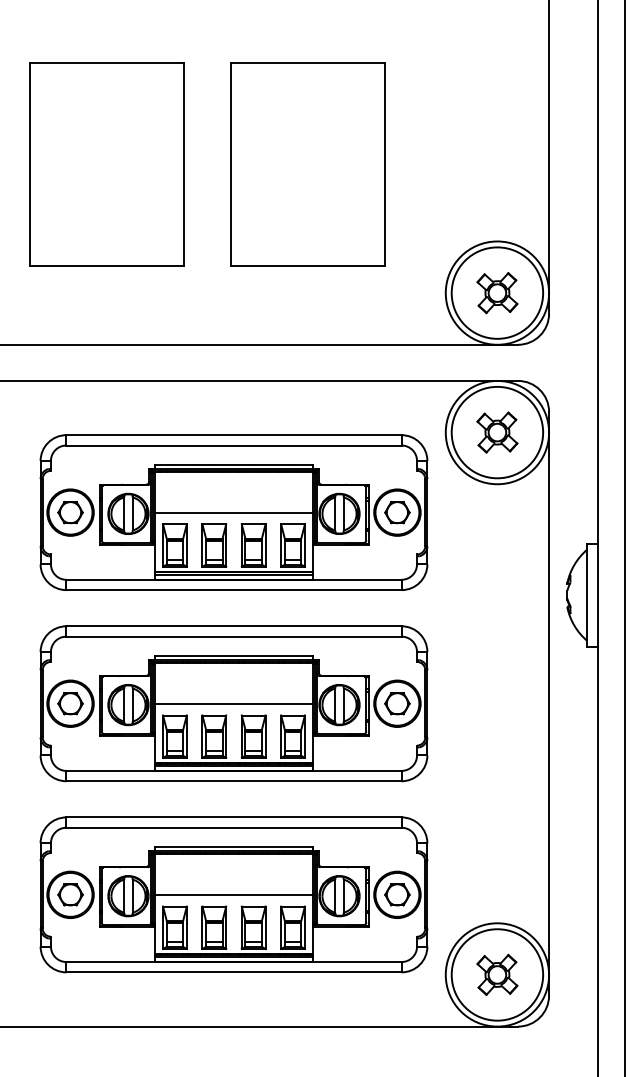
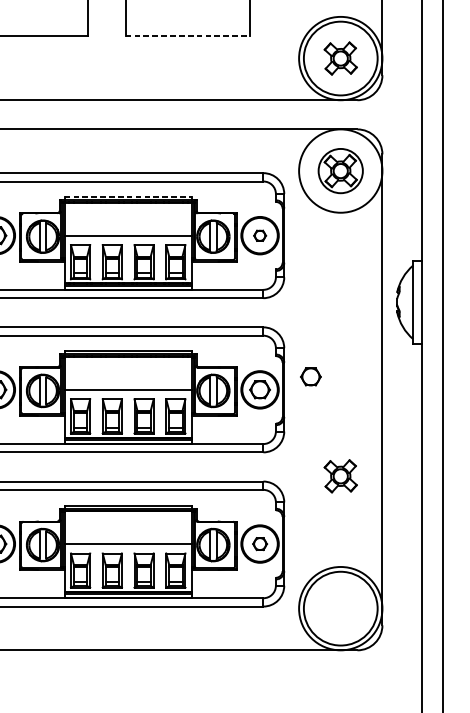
line: (308, 265) -> (188, 36), solid -> dashed
circle: (497, 432) -> (340, 171), size x0.6
line: (234, 464) -> (128, 196), solid -> dashed
part: (397, 512) -> (260, 235), size x0.6
part: (460, 687) -> (310, 376), added
part: (397, 894) -> (260, 543), size x0.7
part: (497, 974) -> (340, 475), moved

